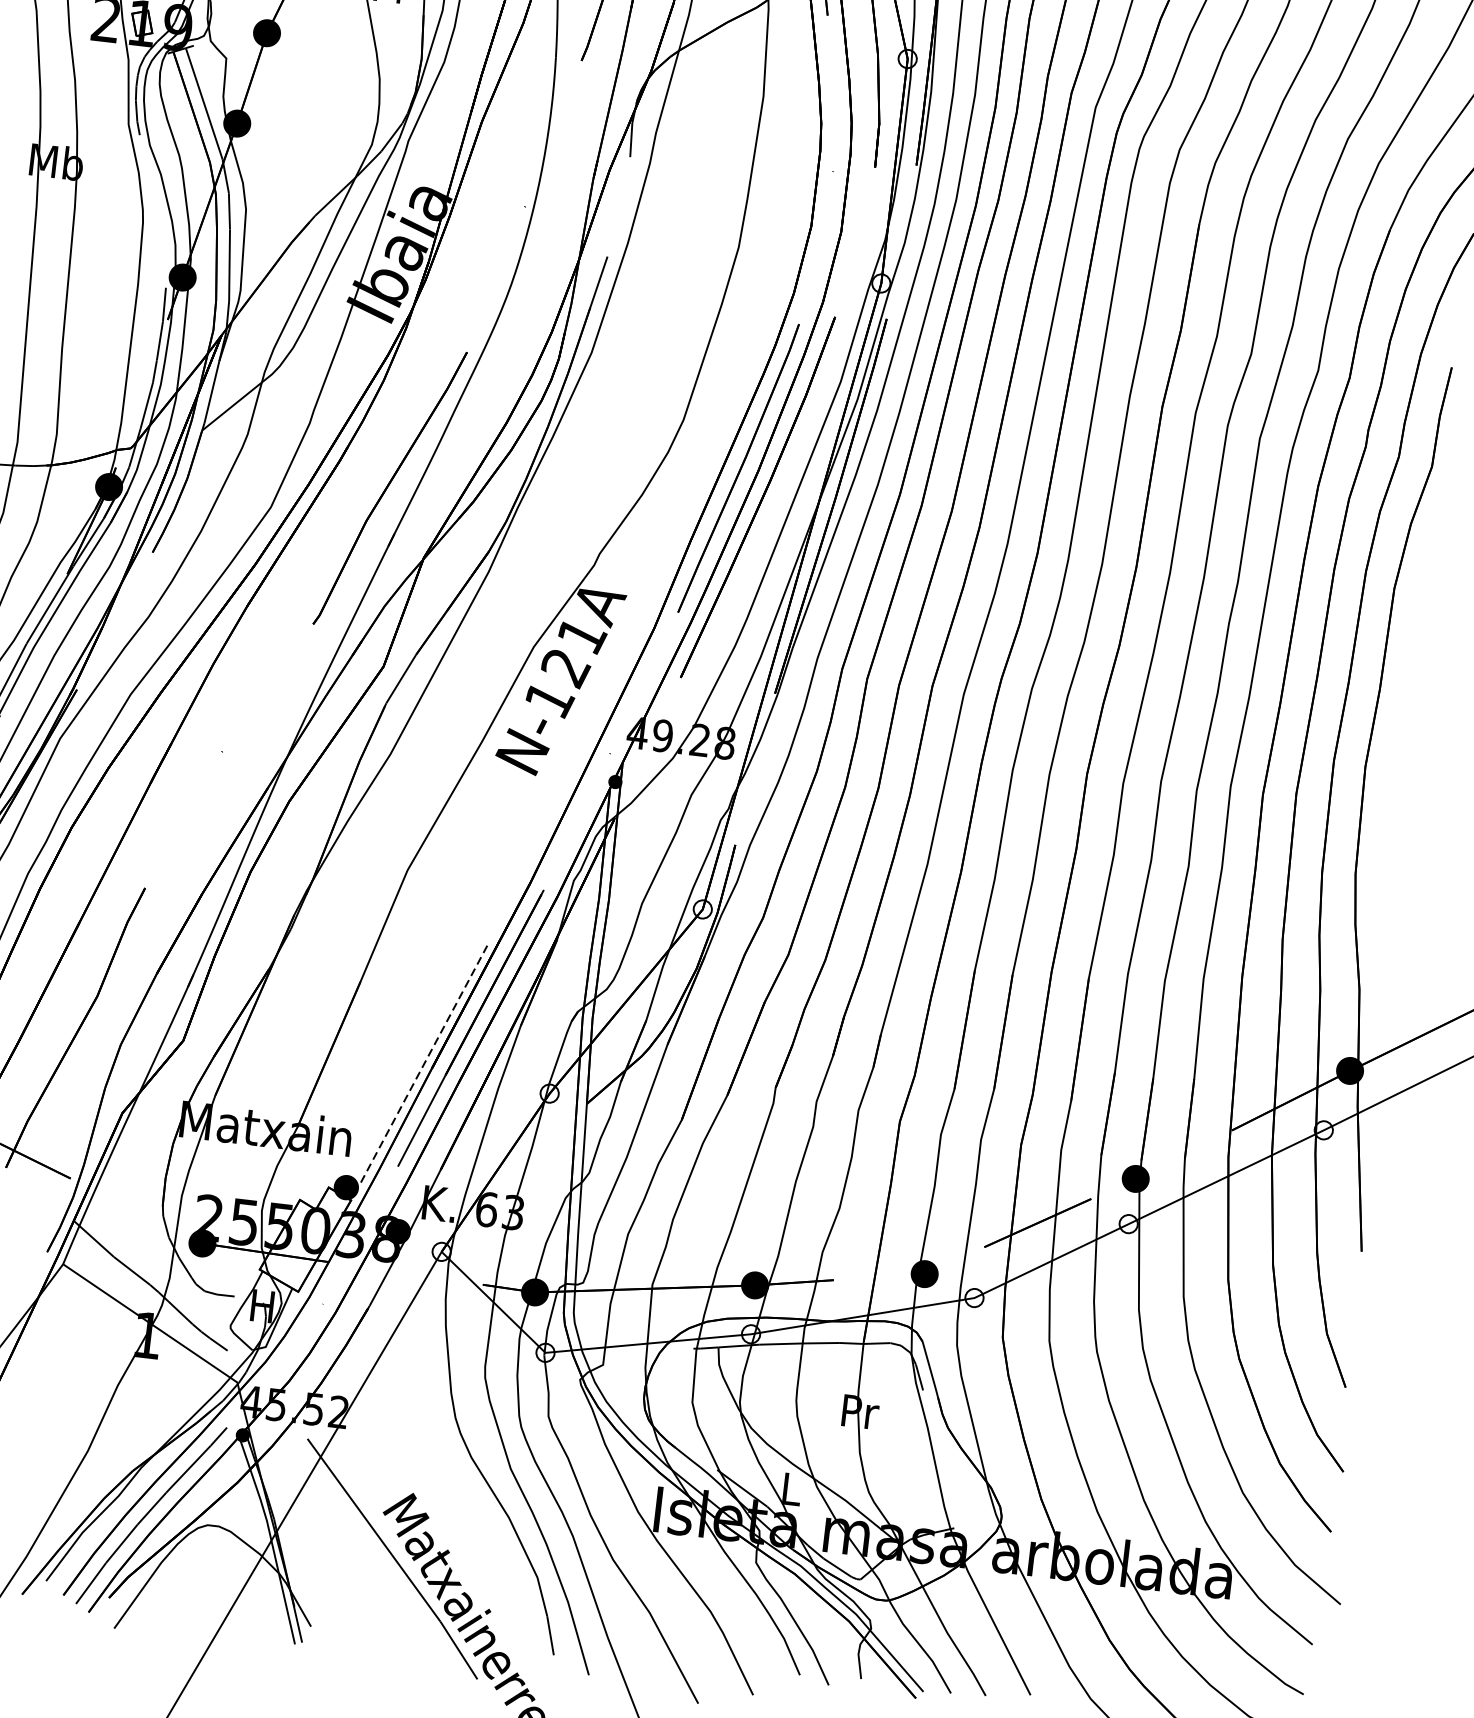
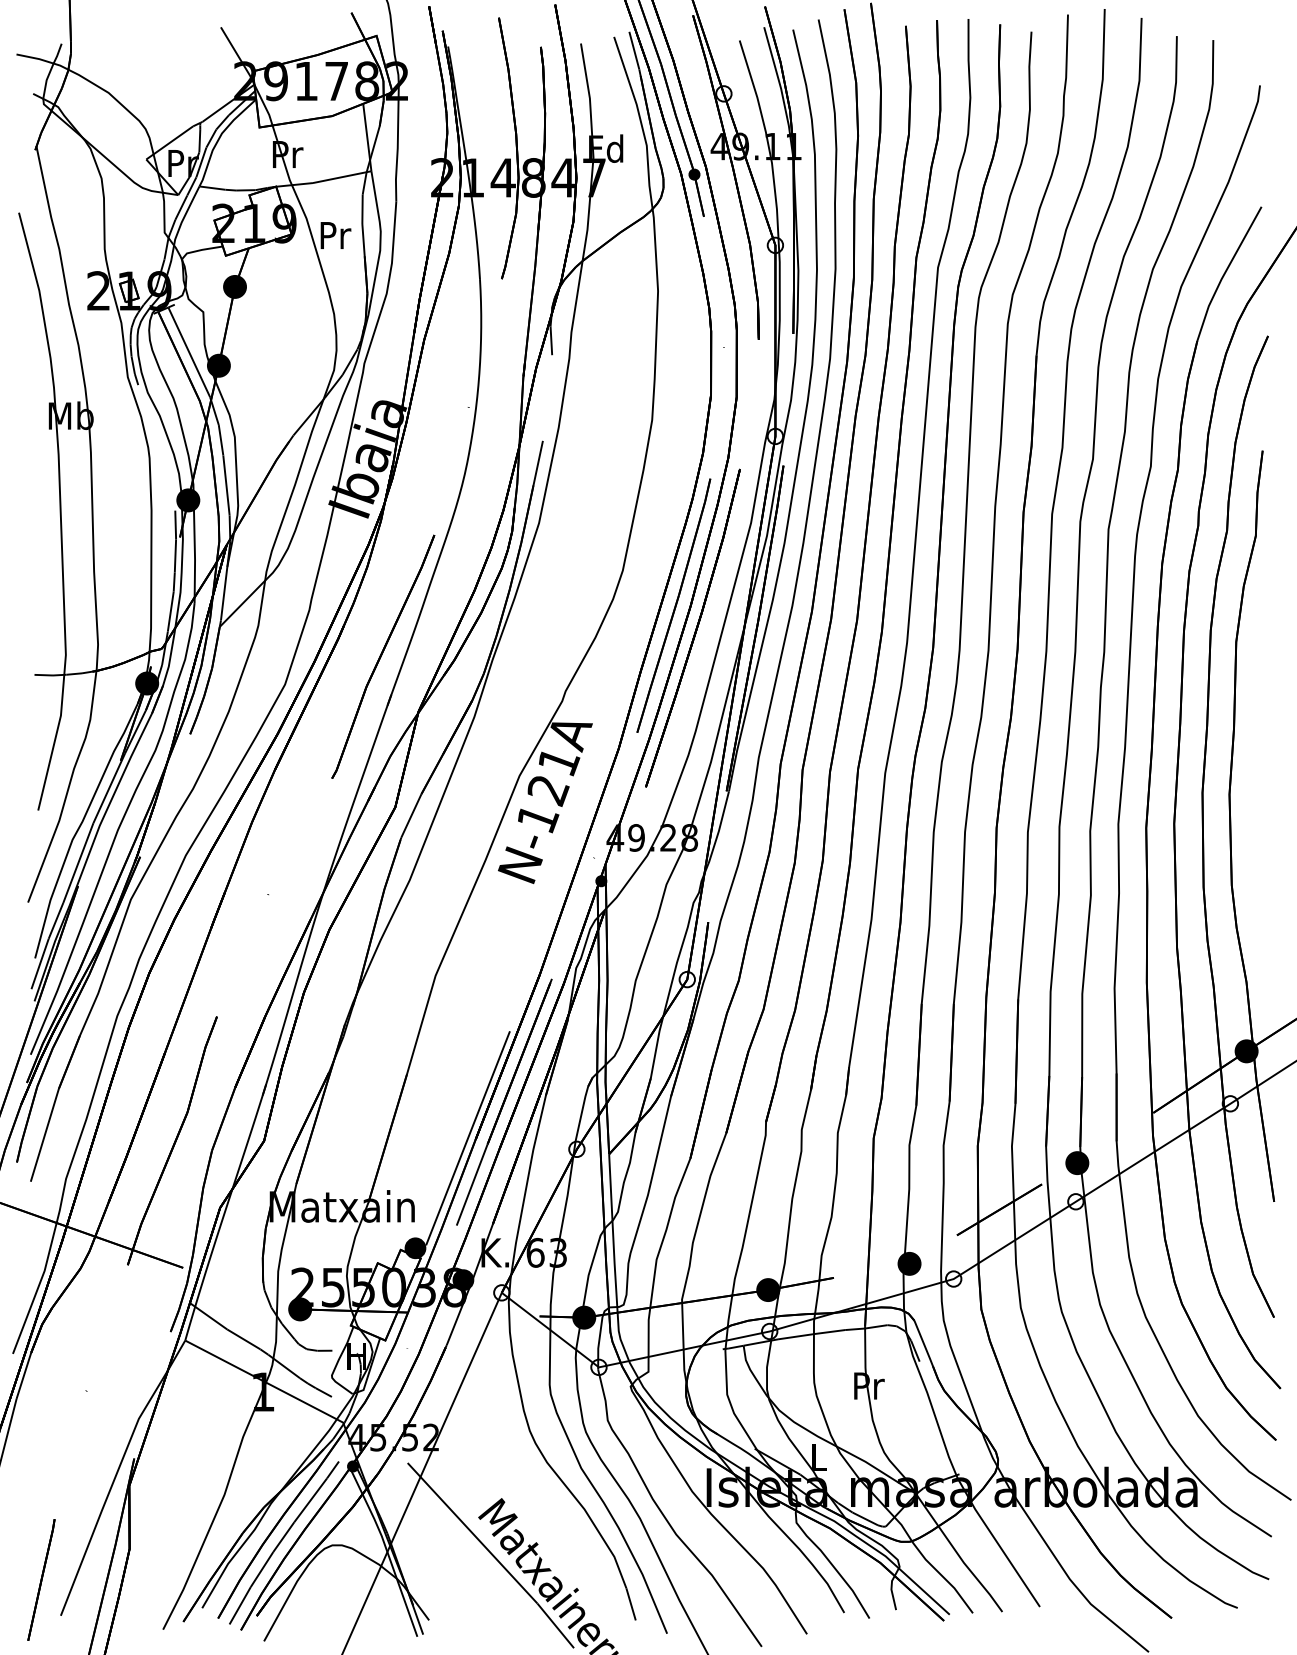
line: (423, 1065) -> (468, 1138), dashed -> solid

